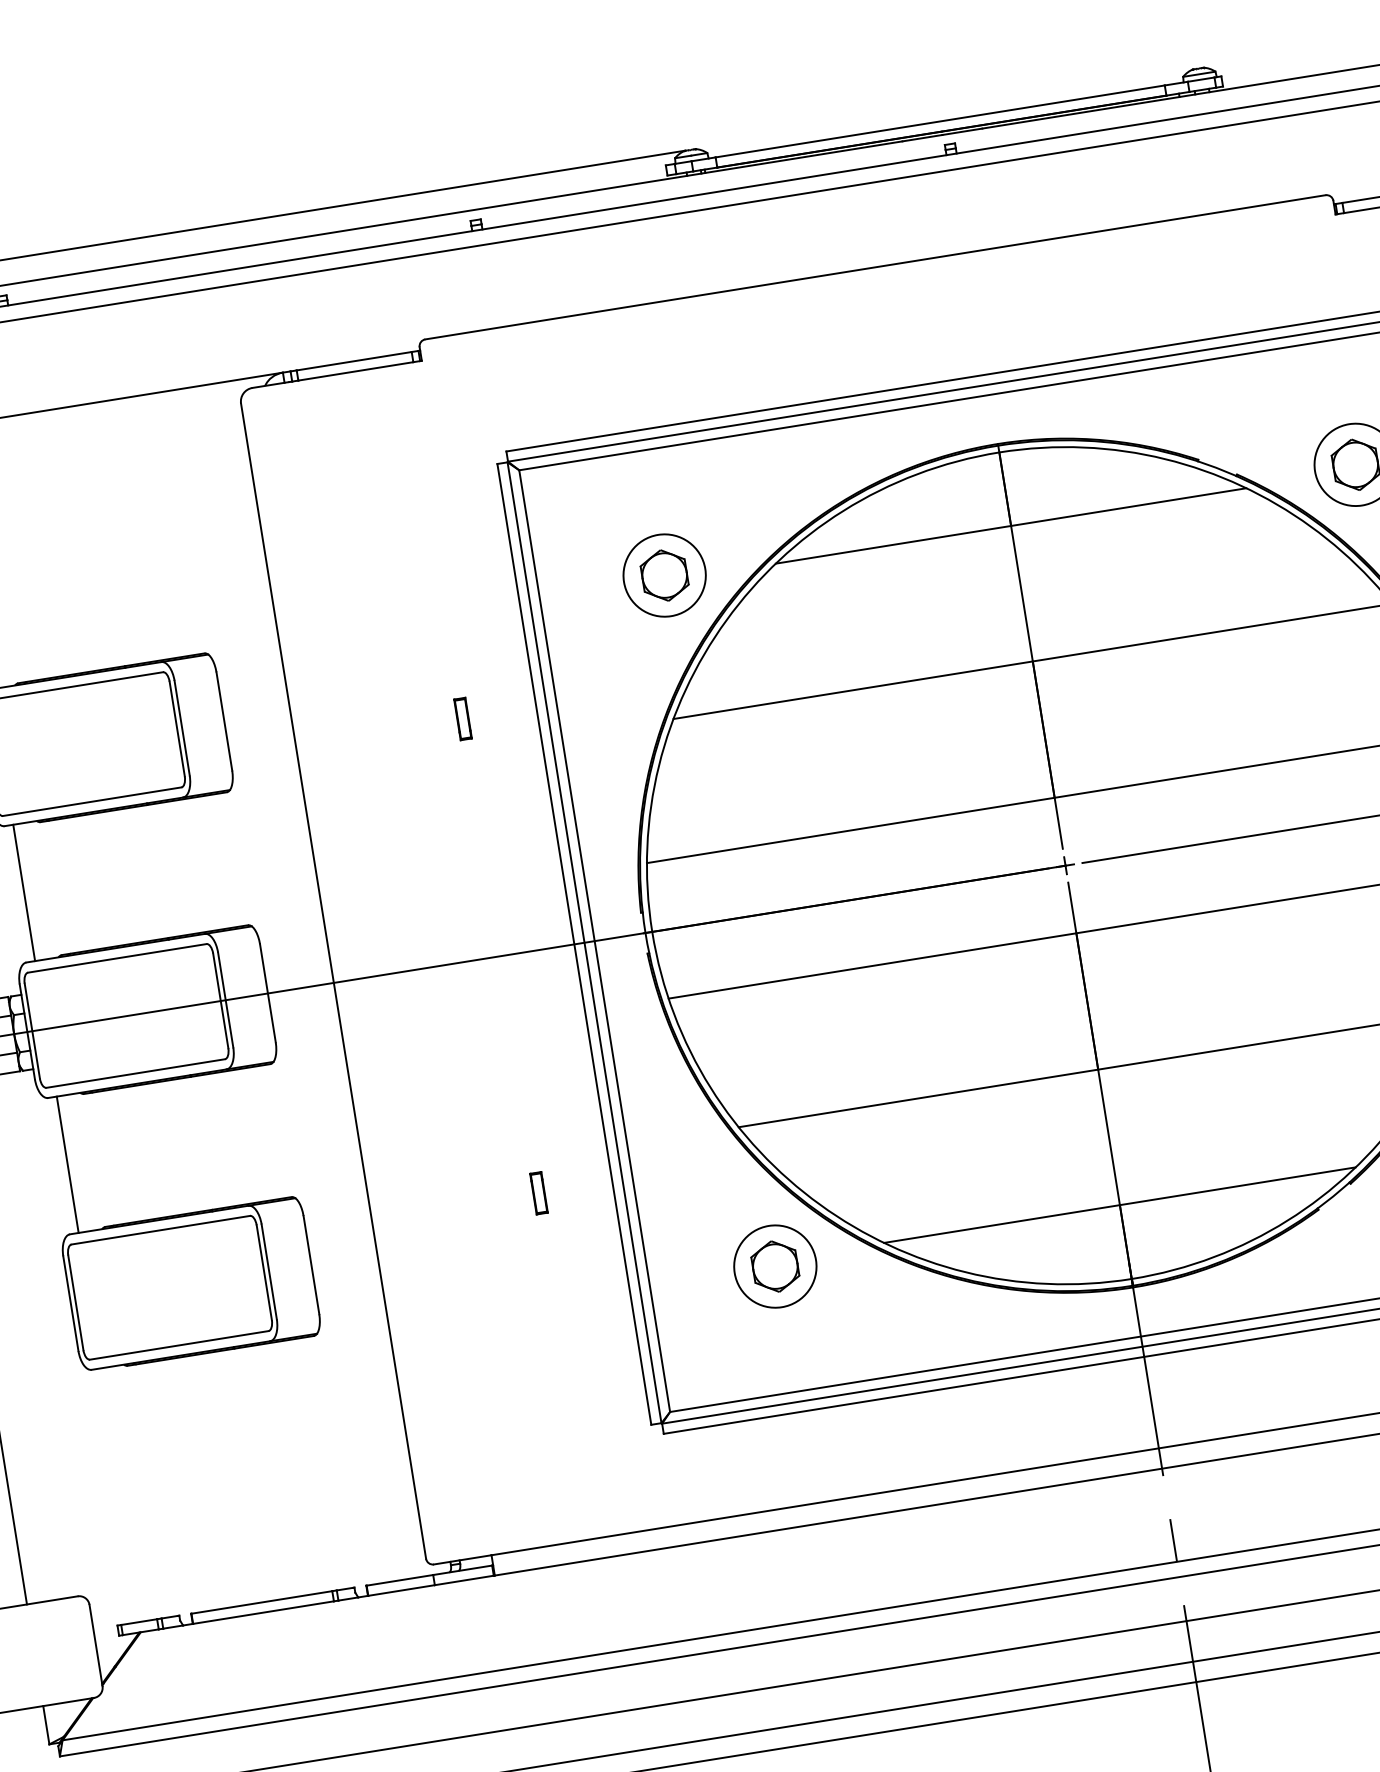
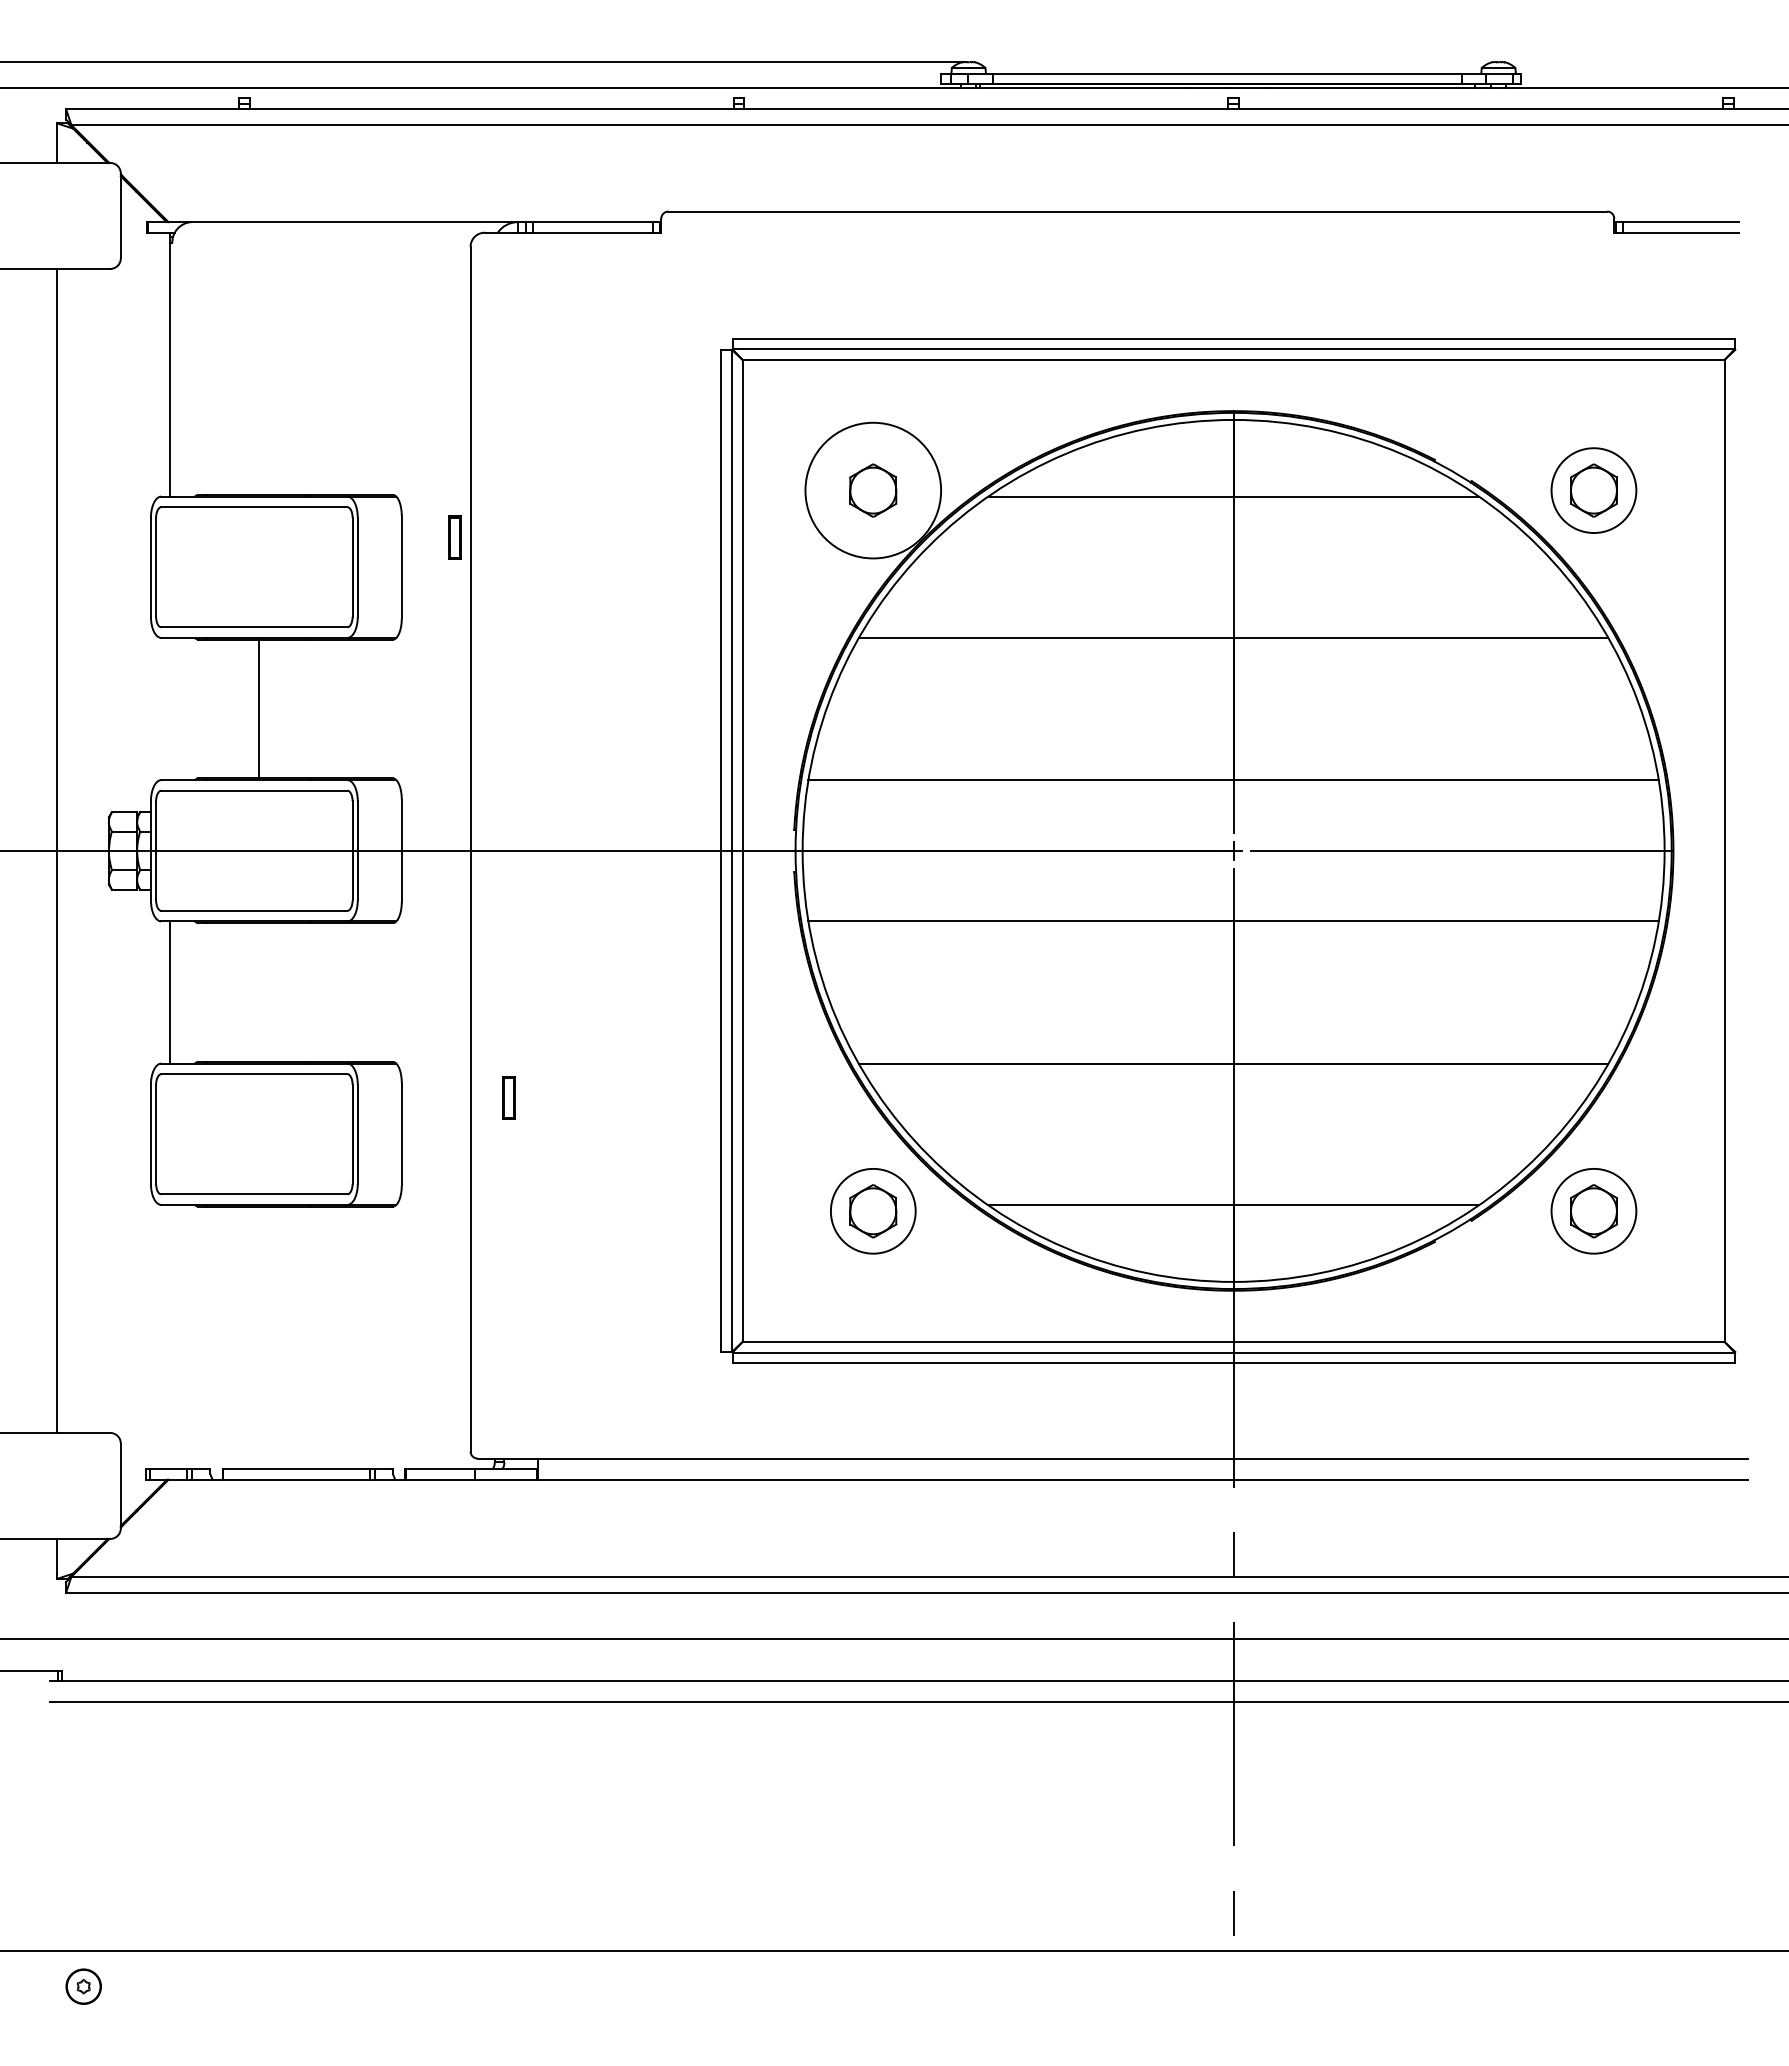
circle: (663, 575) -> (872, 490), size x1.6
part: (462, 718) -> (454, 537), moved
line: (24, 892) -> (259, 708), moved
part: (538, 1192) -> (508, 1097), moved

